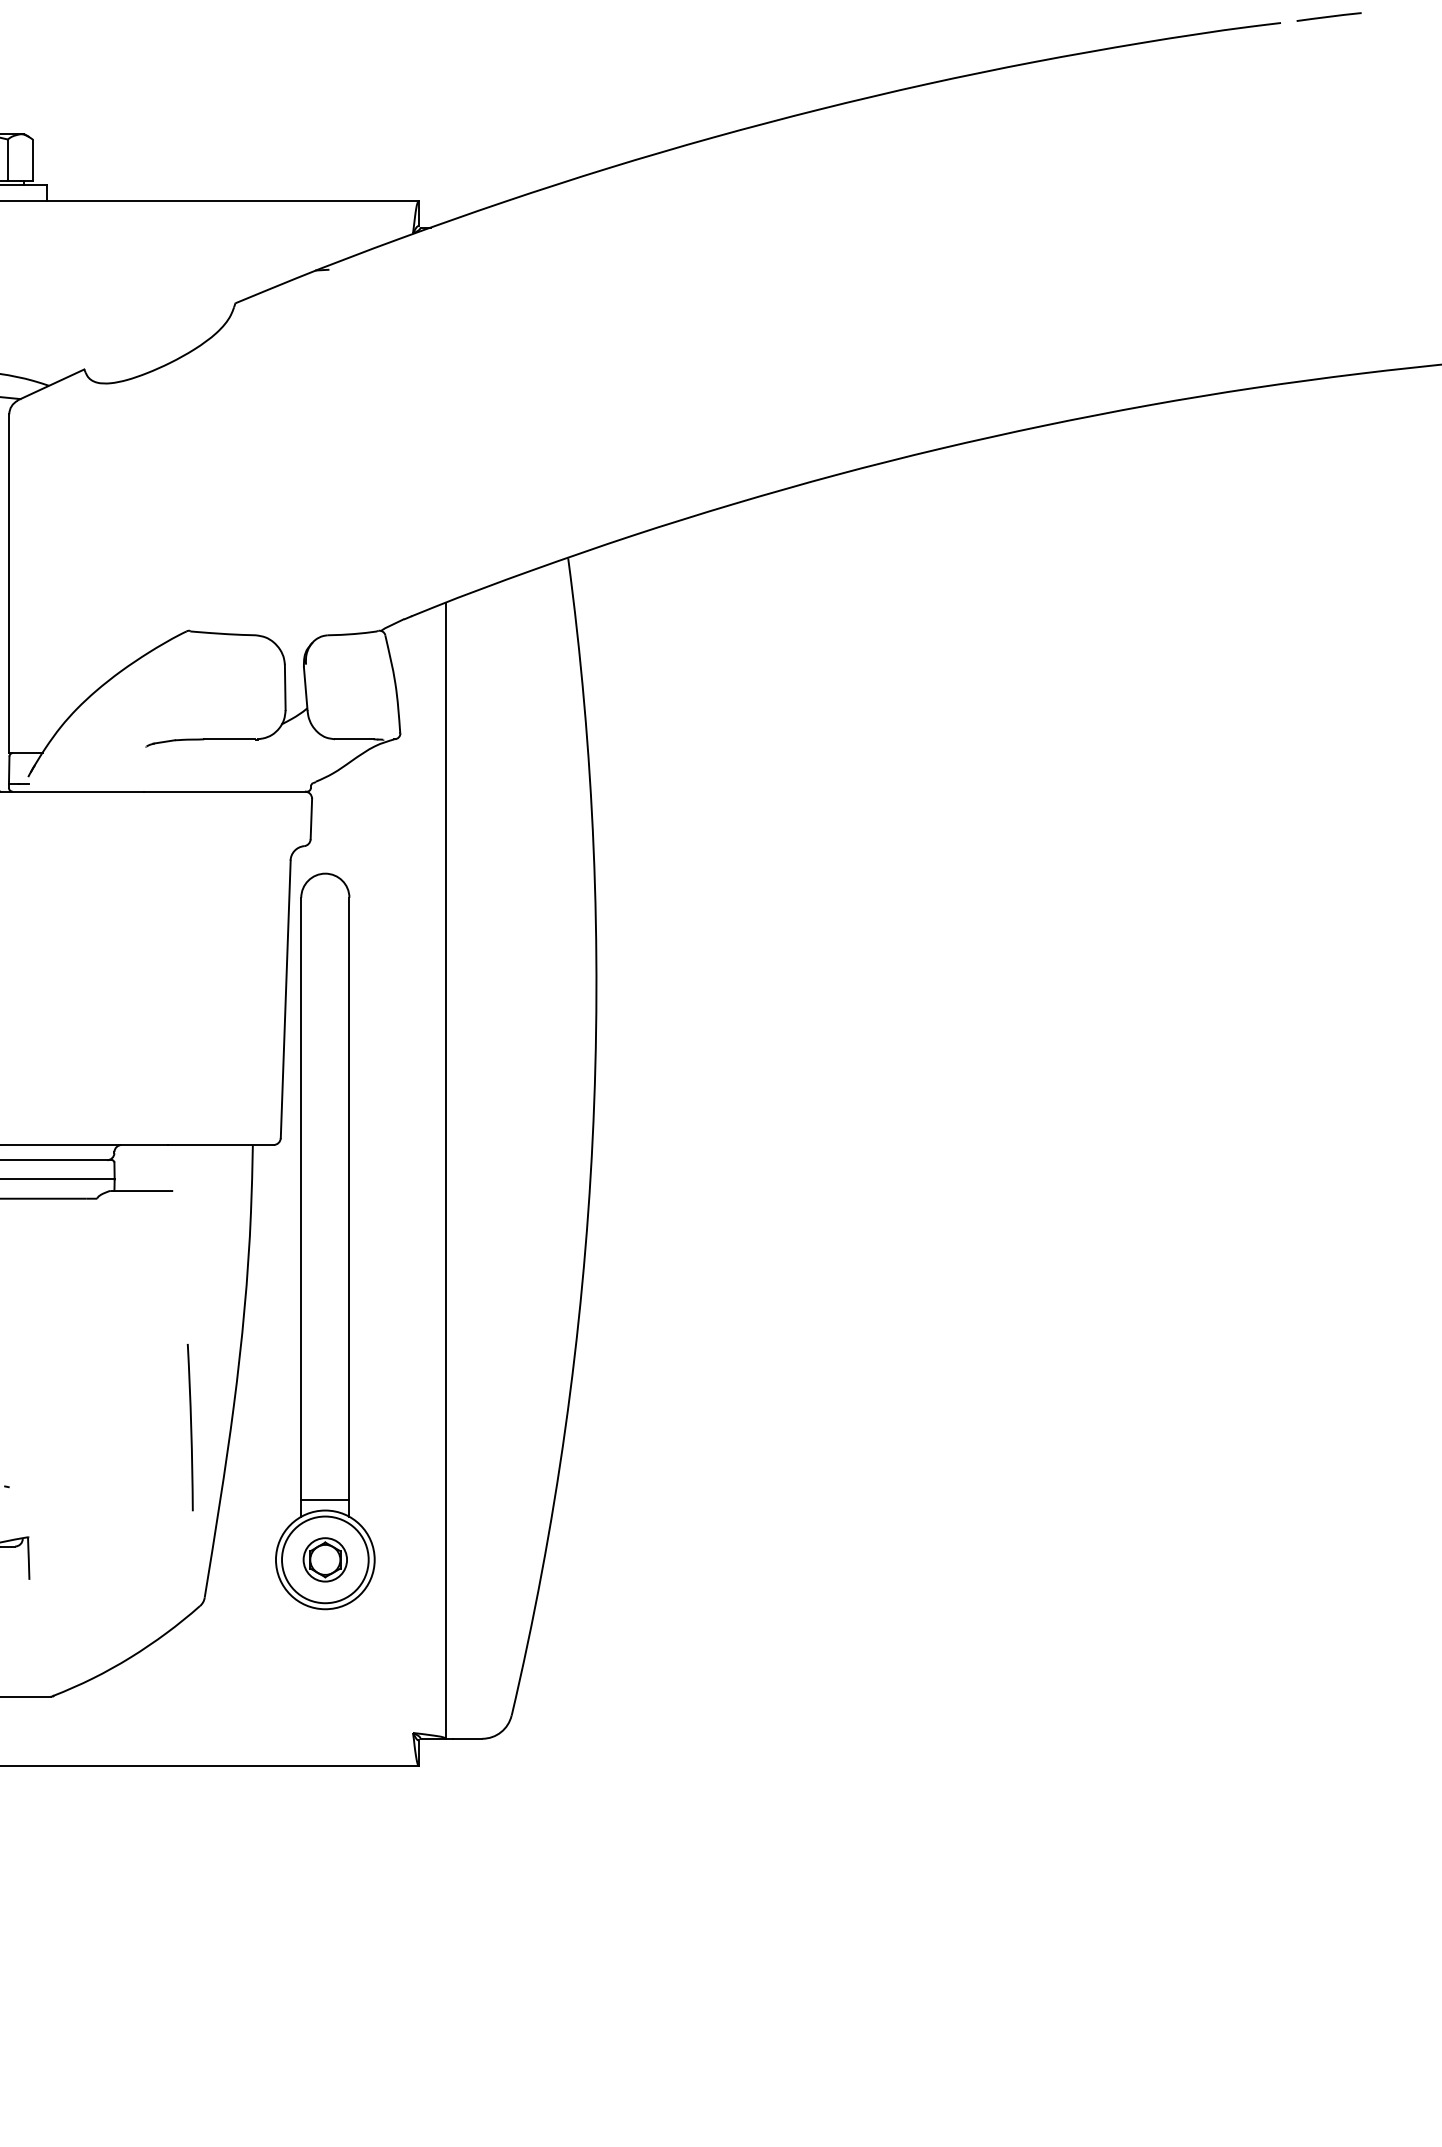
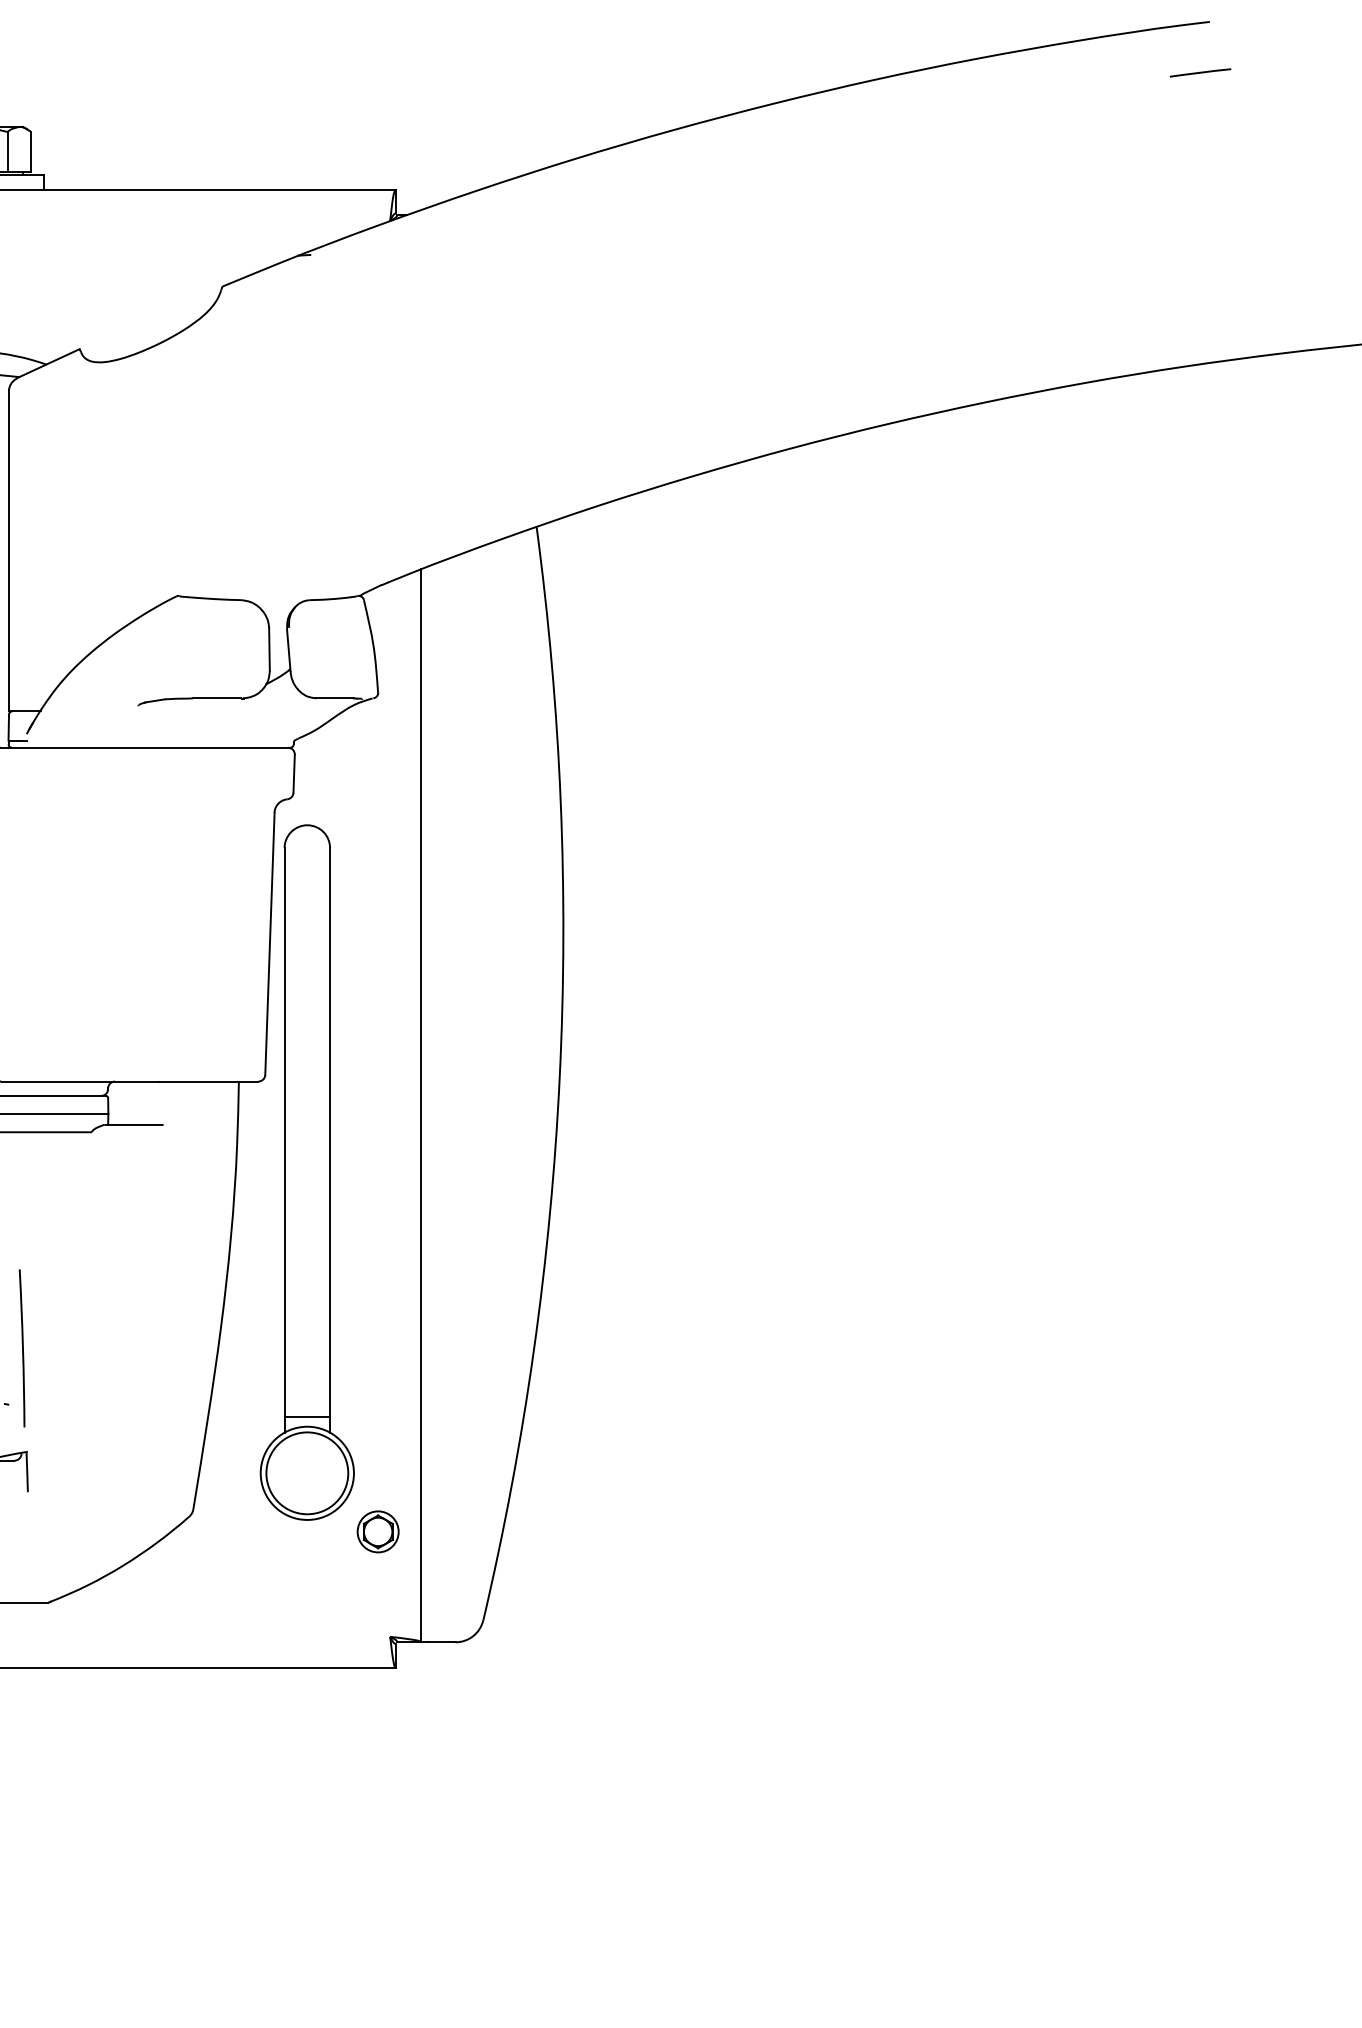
line: (1328, 16) -> (1199, 72), moved
arc: (190, 1427) -> (22, 1348), moved
part: (324, 1559) -> (377, 1531), moved

